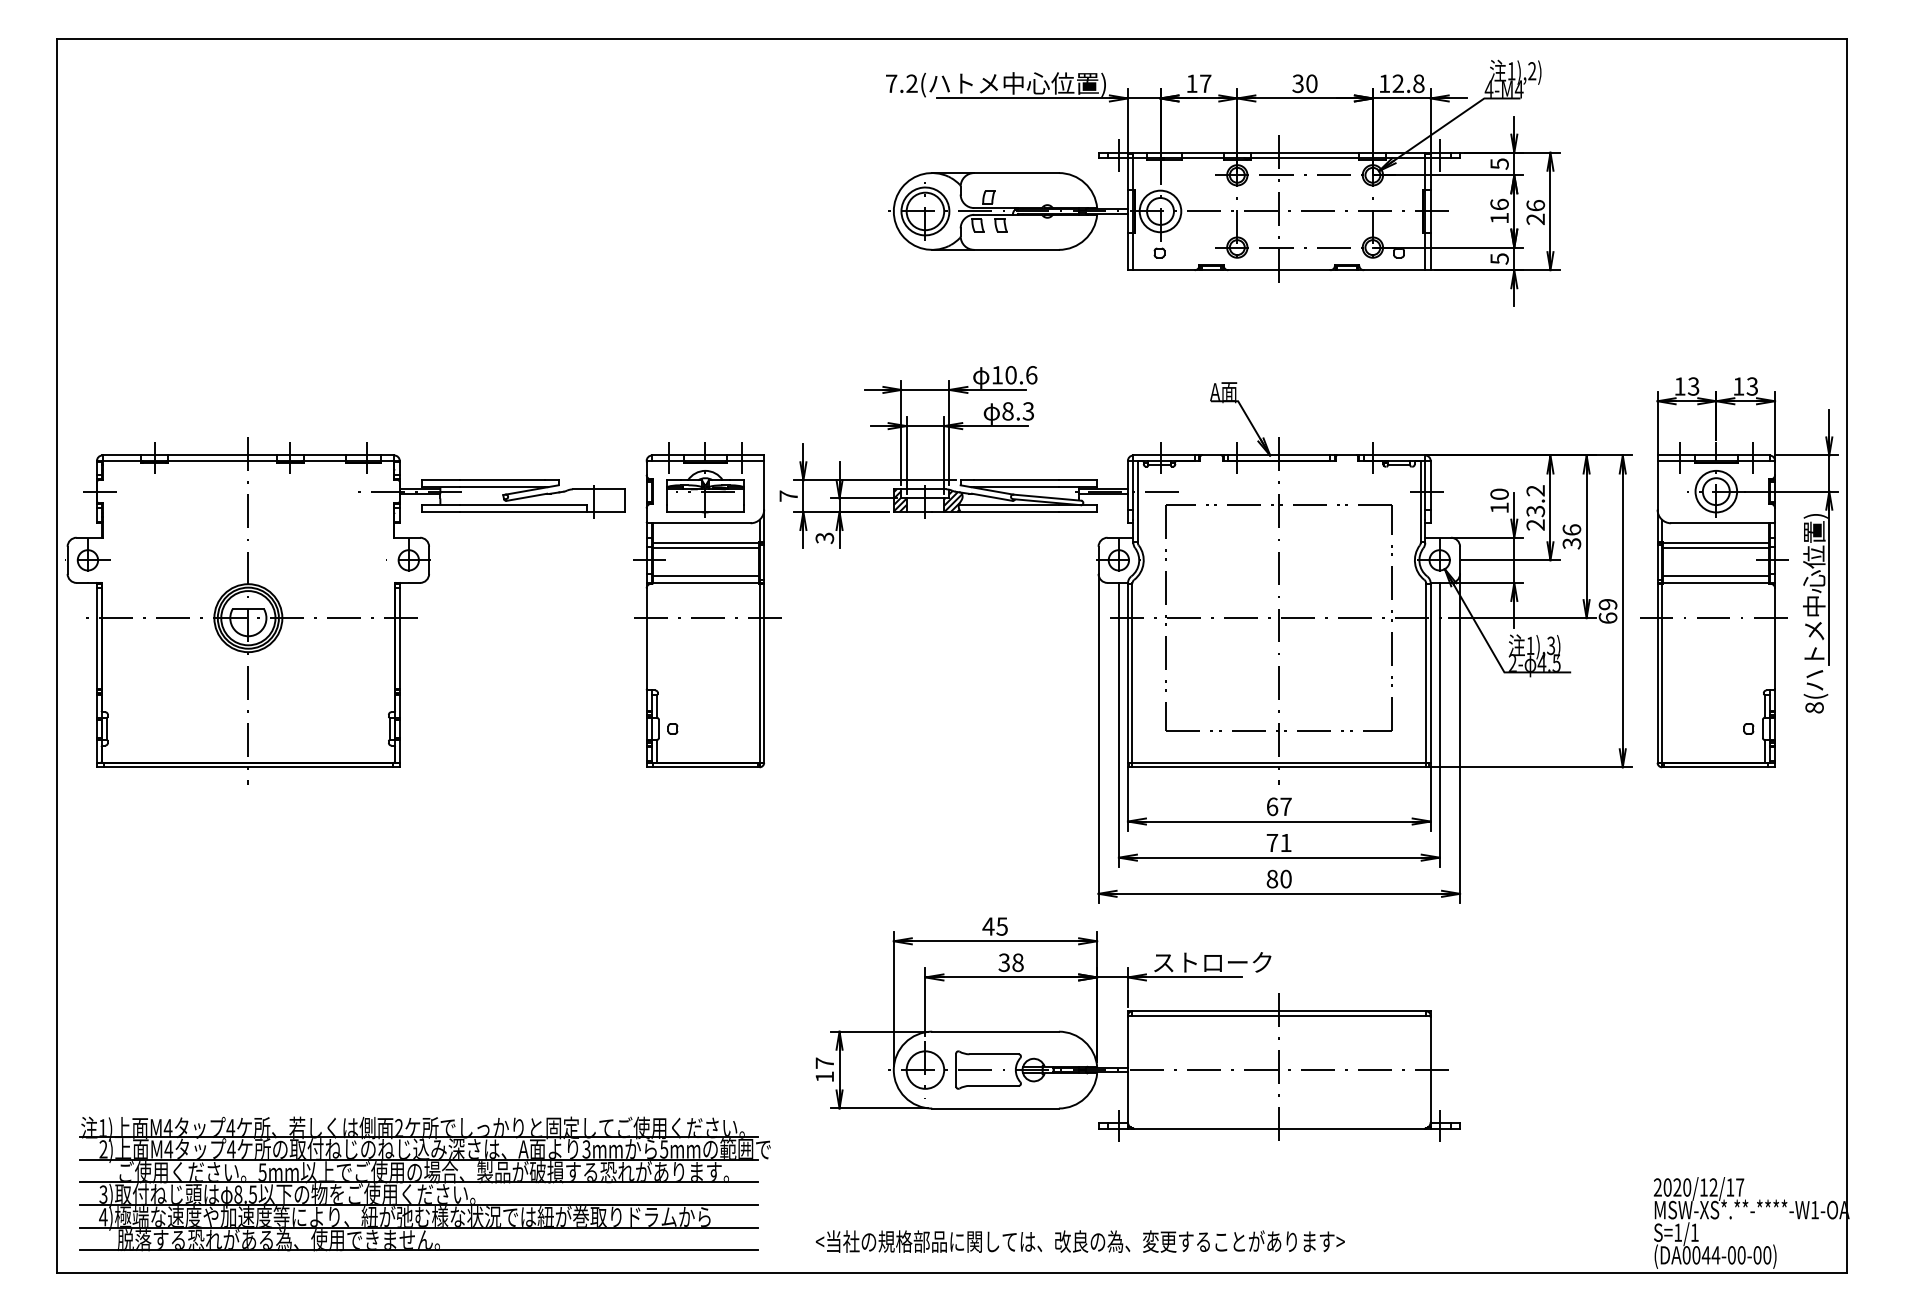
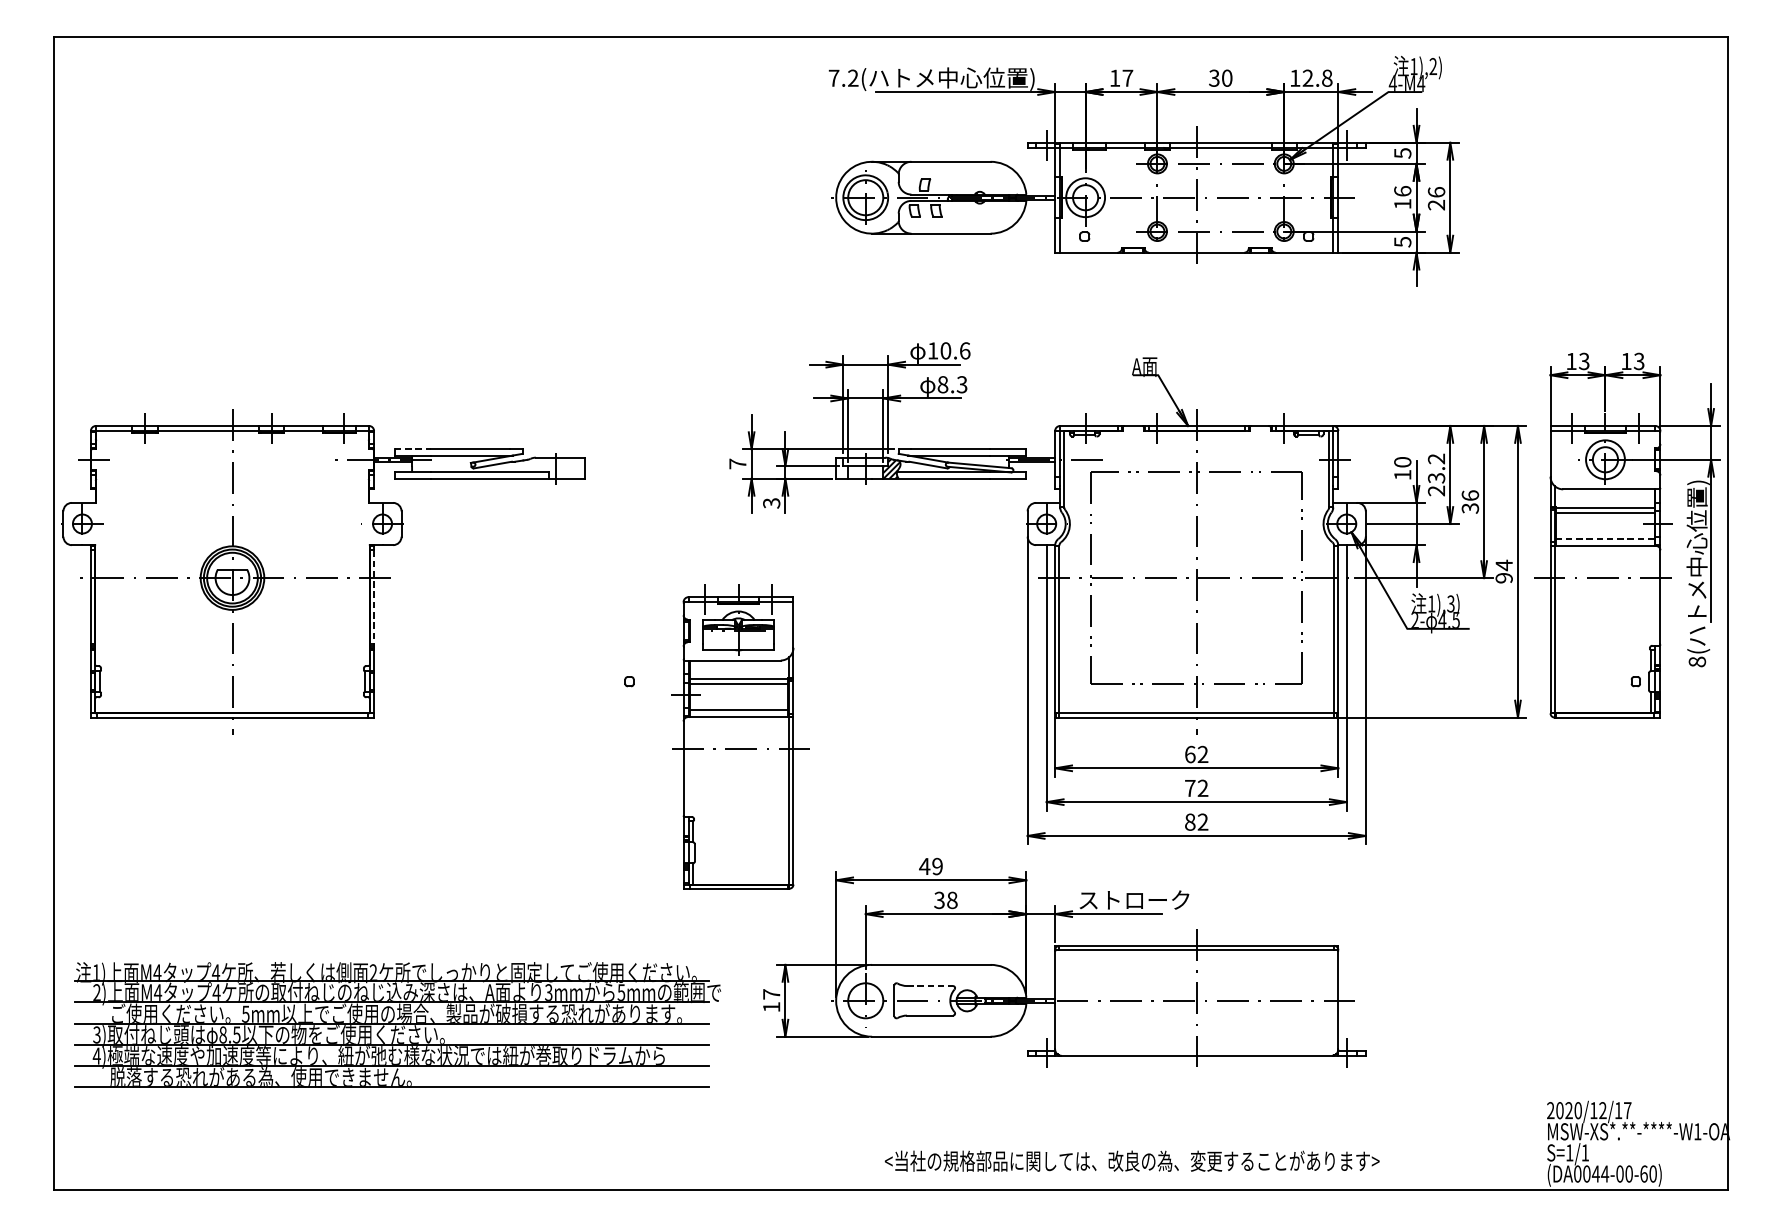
line: (441, 480) -> (413, 449), solid -> dashed
hatch: (899, 500) -> (841, 468), removed
line: (1715, 576) -> (1604, 539), solid -> dashed
part: (707, 605) -> (740, 737), moved
text: (1607, 610) -> (1503, 570), 69 -> 94
line: (399, 639) -> (373, 598), solid -> dashed
text: (1285, 806) -> (1202, 754), 67 -> 62
text: (1285, 842) -> (1202, 787), 71 -> 72
text: (1285, 879) -> (1202, 822), 80 -> 82
text: (1001, 926) -> (936, 866), 45 -> 49
line: (994, 1054) -> (930, 986), solid -> dashed
part: (424, 1183) -> (397, 1024), moved
text: (1079, 1241) -> (1131, 1161), moved
text: (1757, 1255) -> (1643, 1174), (DA0044-00-00) -> (DA0044-00-60)

